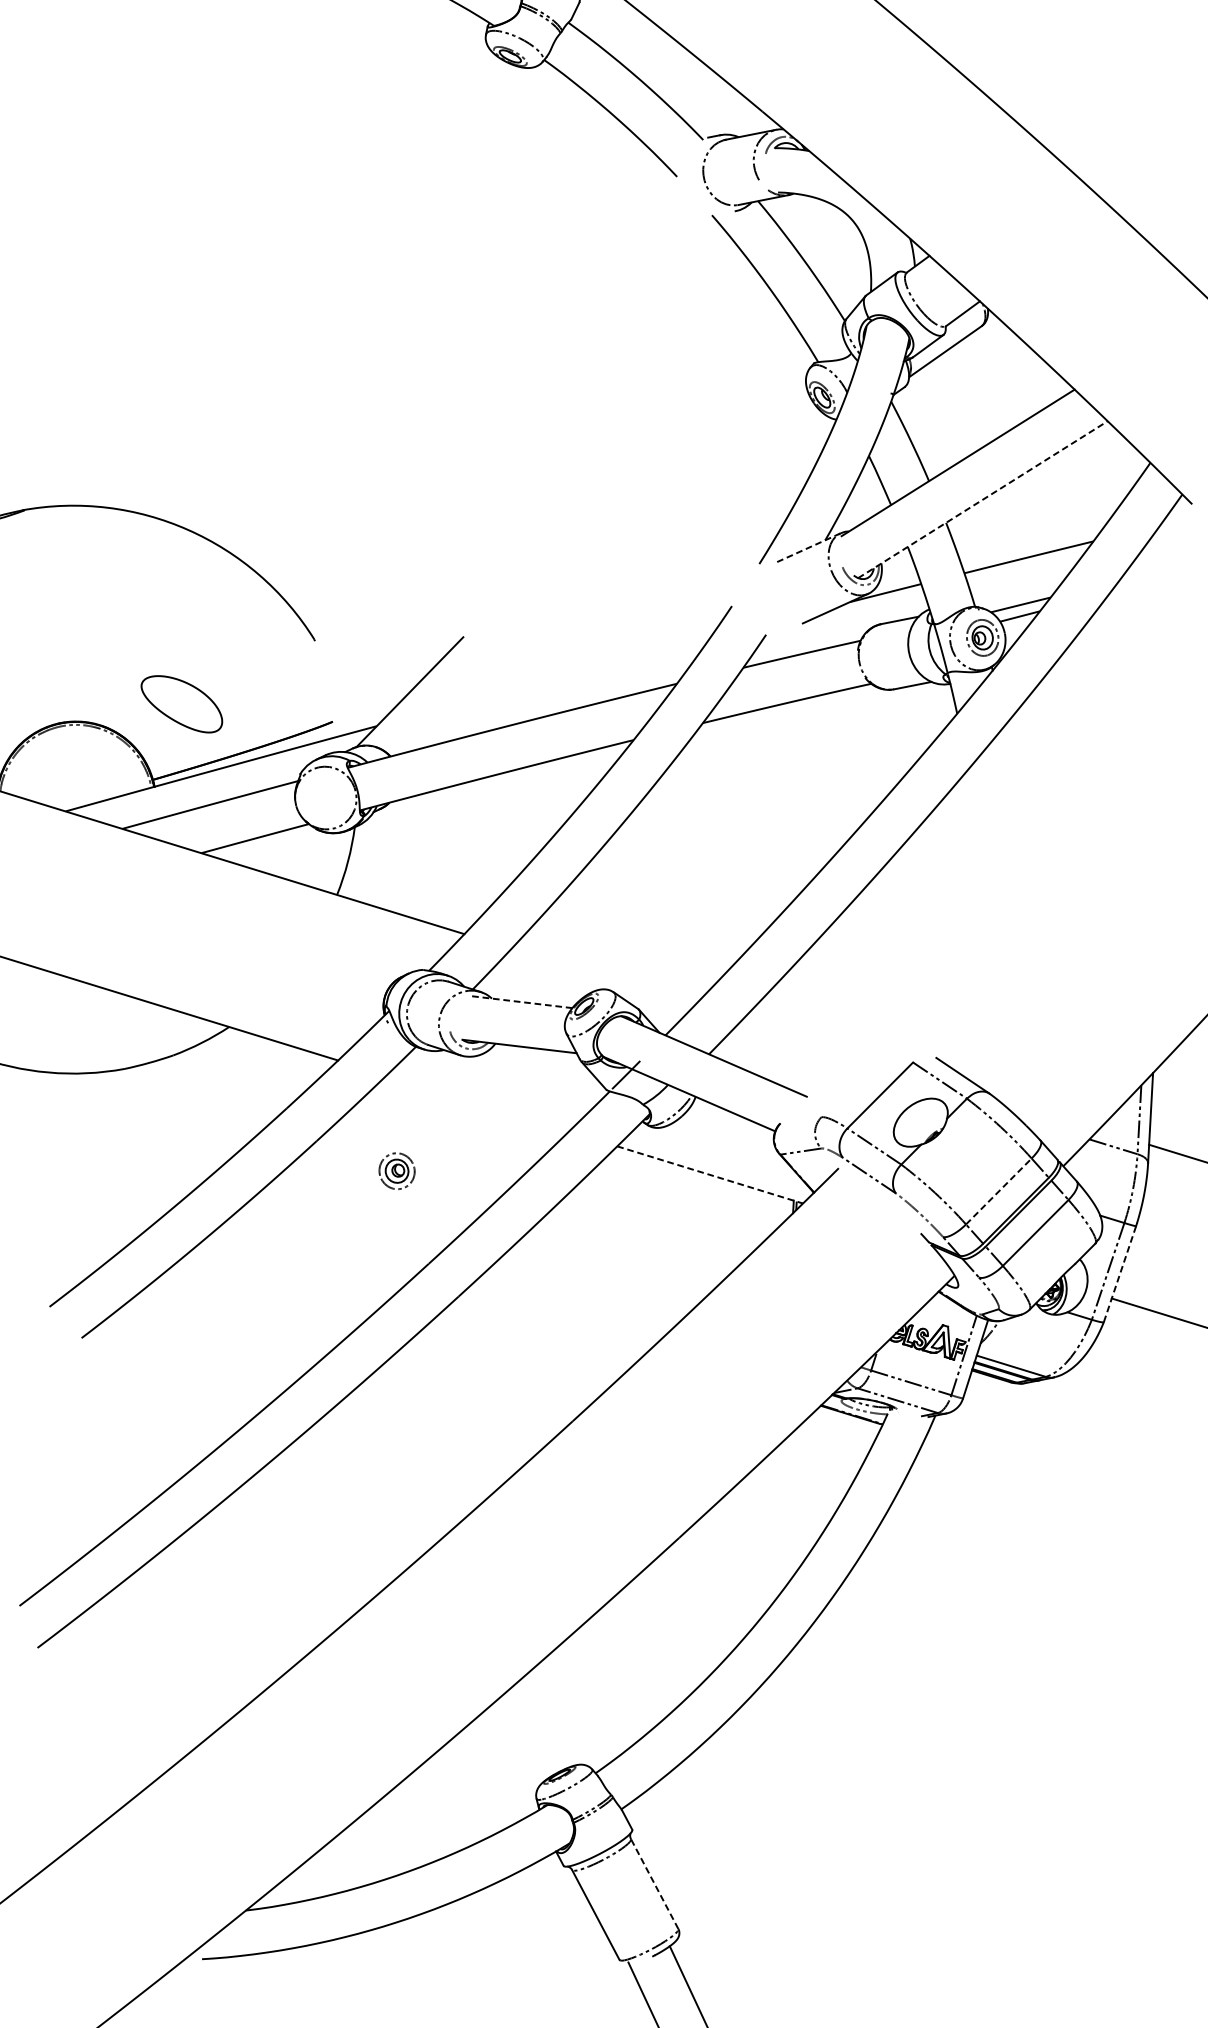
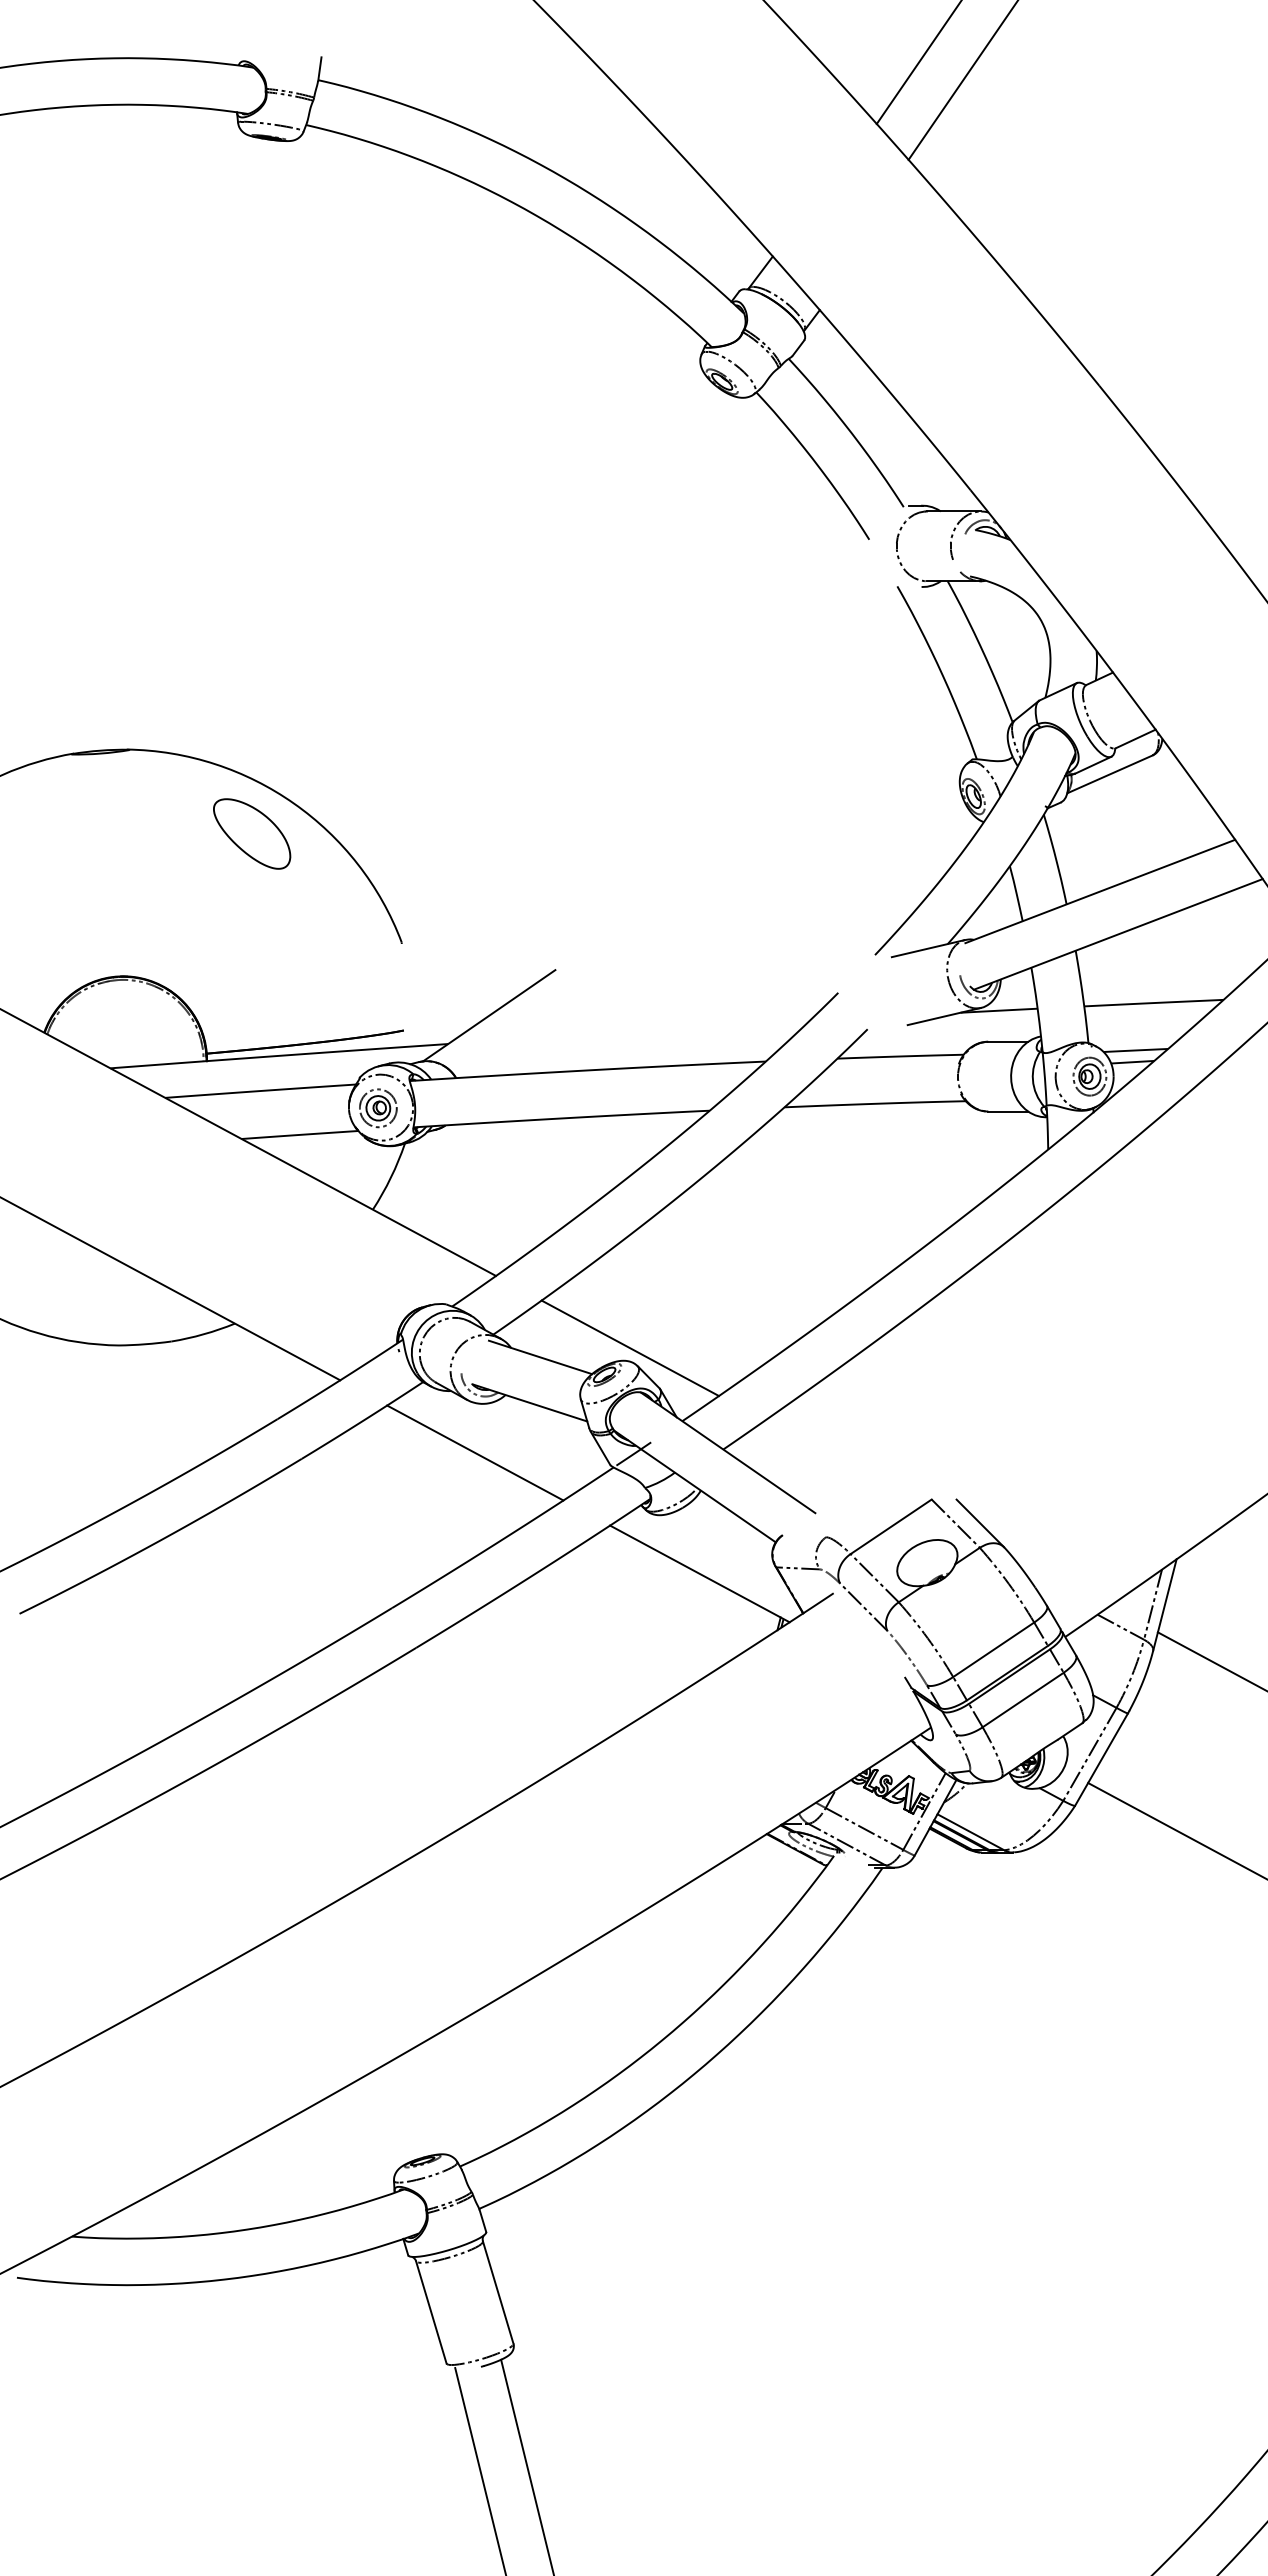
line: (983, 499) -> (1118, 934), dashed -> solid
line: (808, 547) -> (928, 948), dashed -> solid
part: (182, 703) -> (252, 833), moved
line: (602, 977) -> (629, 1348), added
line: (521, 1002) -> (540, 1357), dashed -> solid
line: (477, 1102) -> (475, 1452), added
part: (397, 1171) -> (378, 1108), moved
line: (709, 1174) -> (699, 1573), dashed -> solid
line: (998, 1191) -> (993, 1649), dashed -> solid
line: (1119, 1274) -> (1101, 1759), dashed -> solid
line: (654, 1883) -> (498, 2292), dashed -> solid

